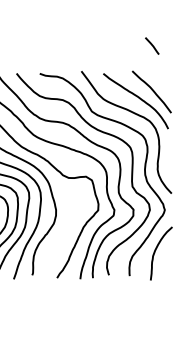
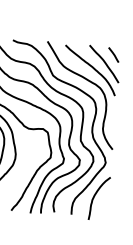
line: (152, 45) -> (114, 54), moved

